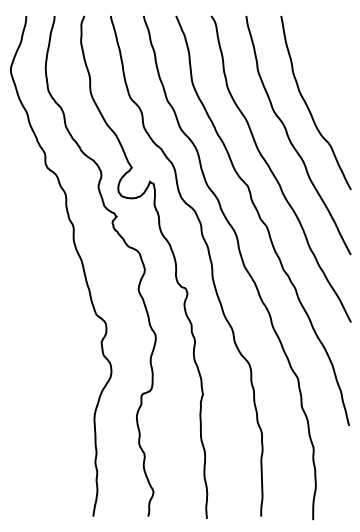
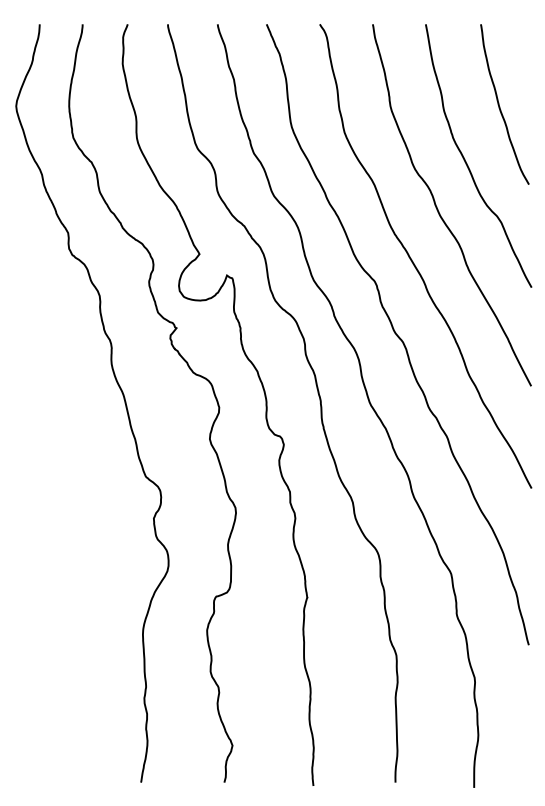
curve: (330, 68) -> (500, 103), added

